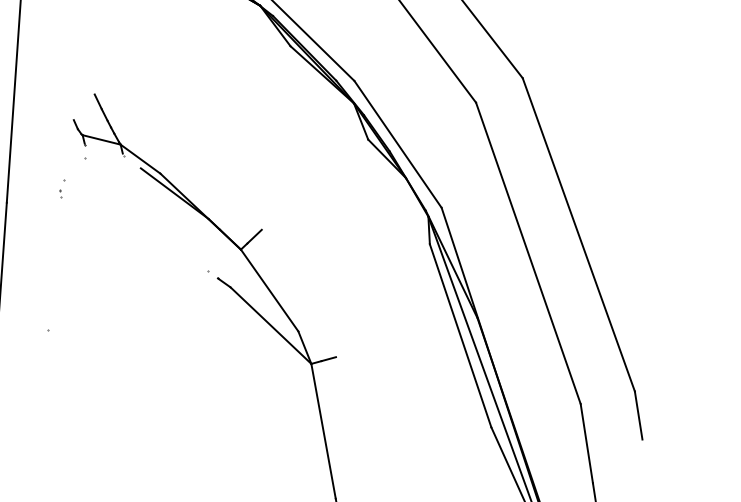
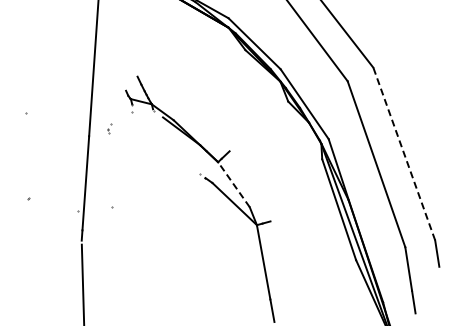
part: (61, 188) -> (109, 128), moved
line: (579, 235) -> (404, 154), solid -> dashed
line: (268, 290) -> (233, 184), solid -> dashed

